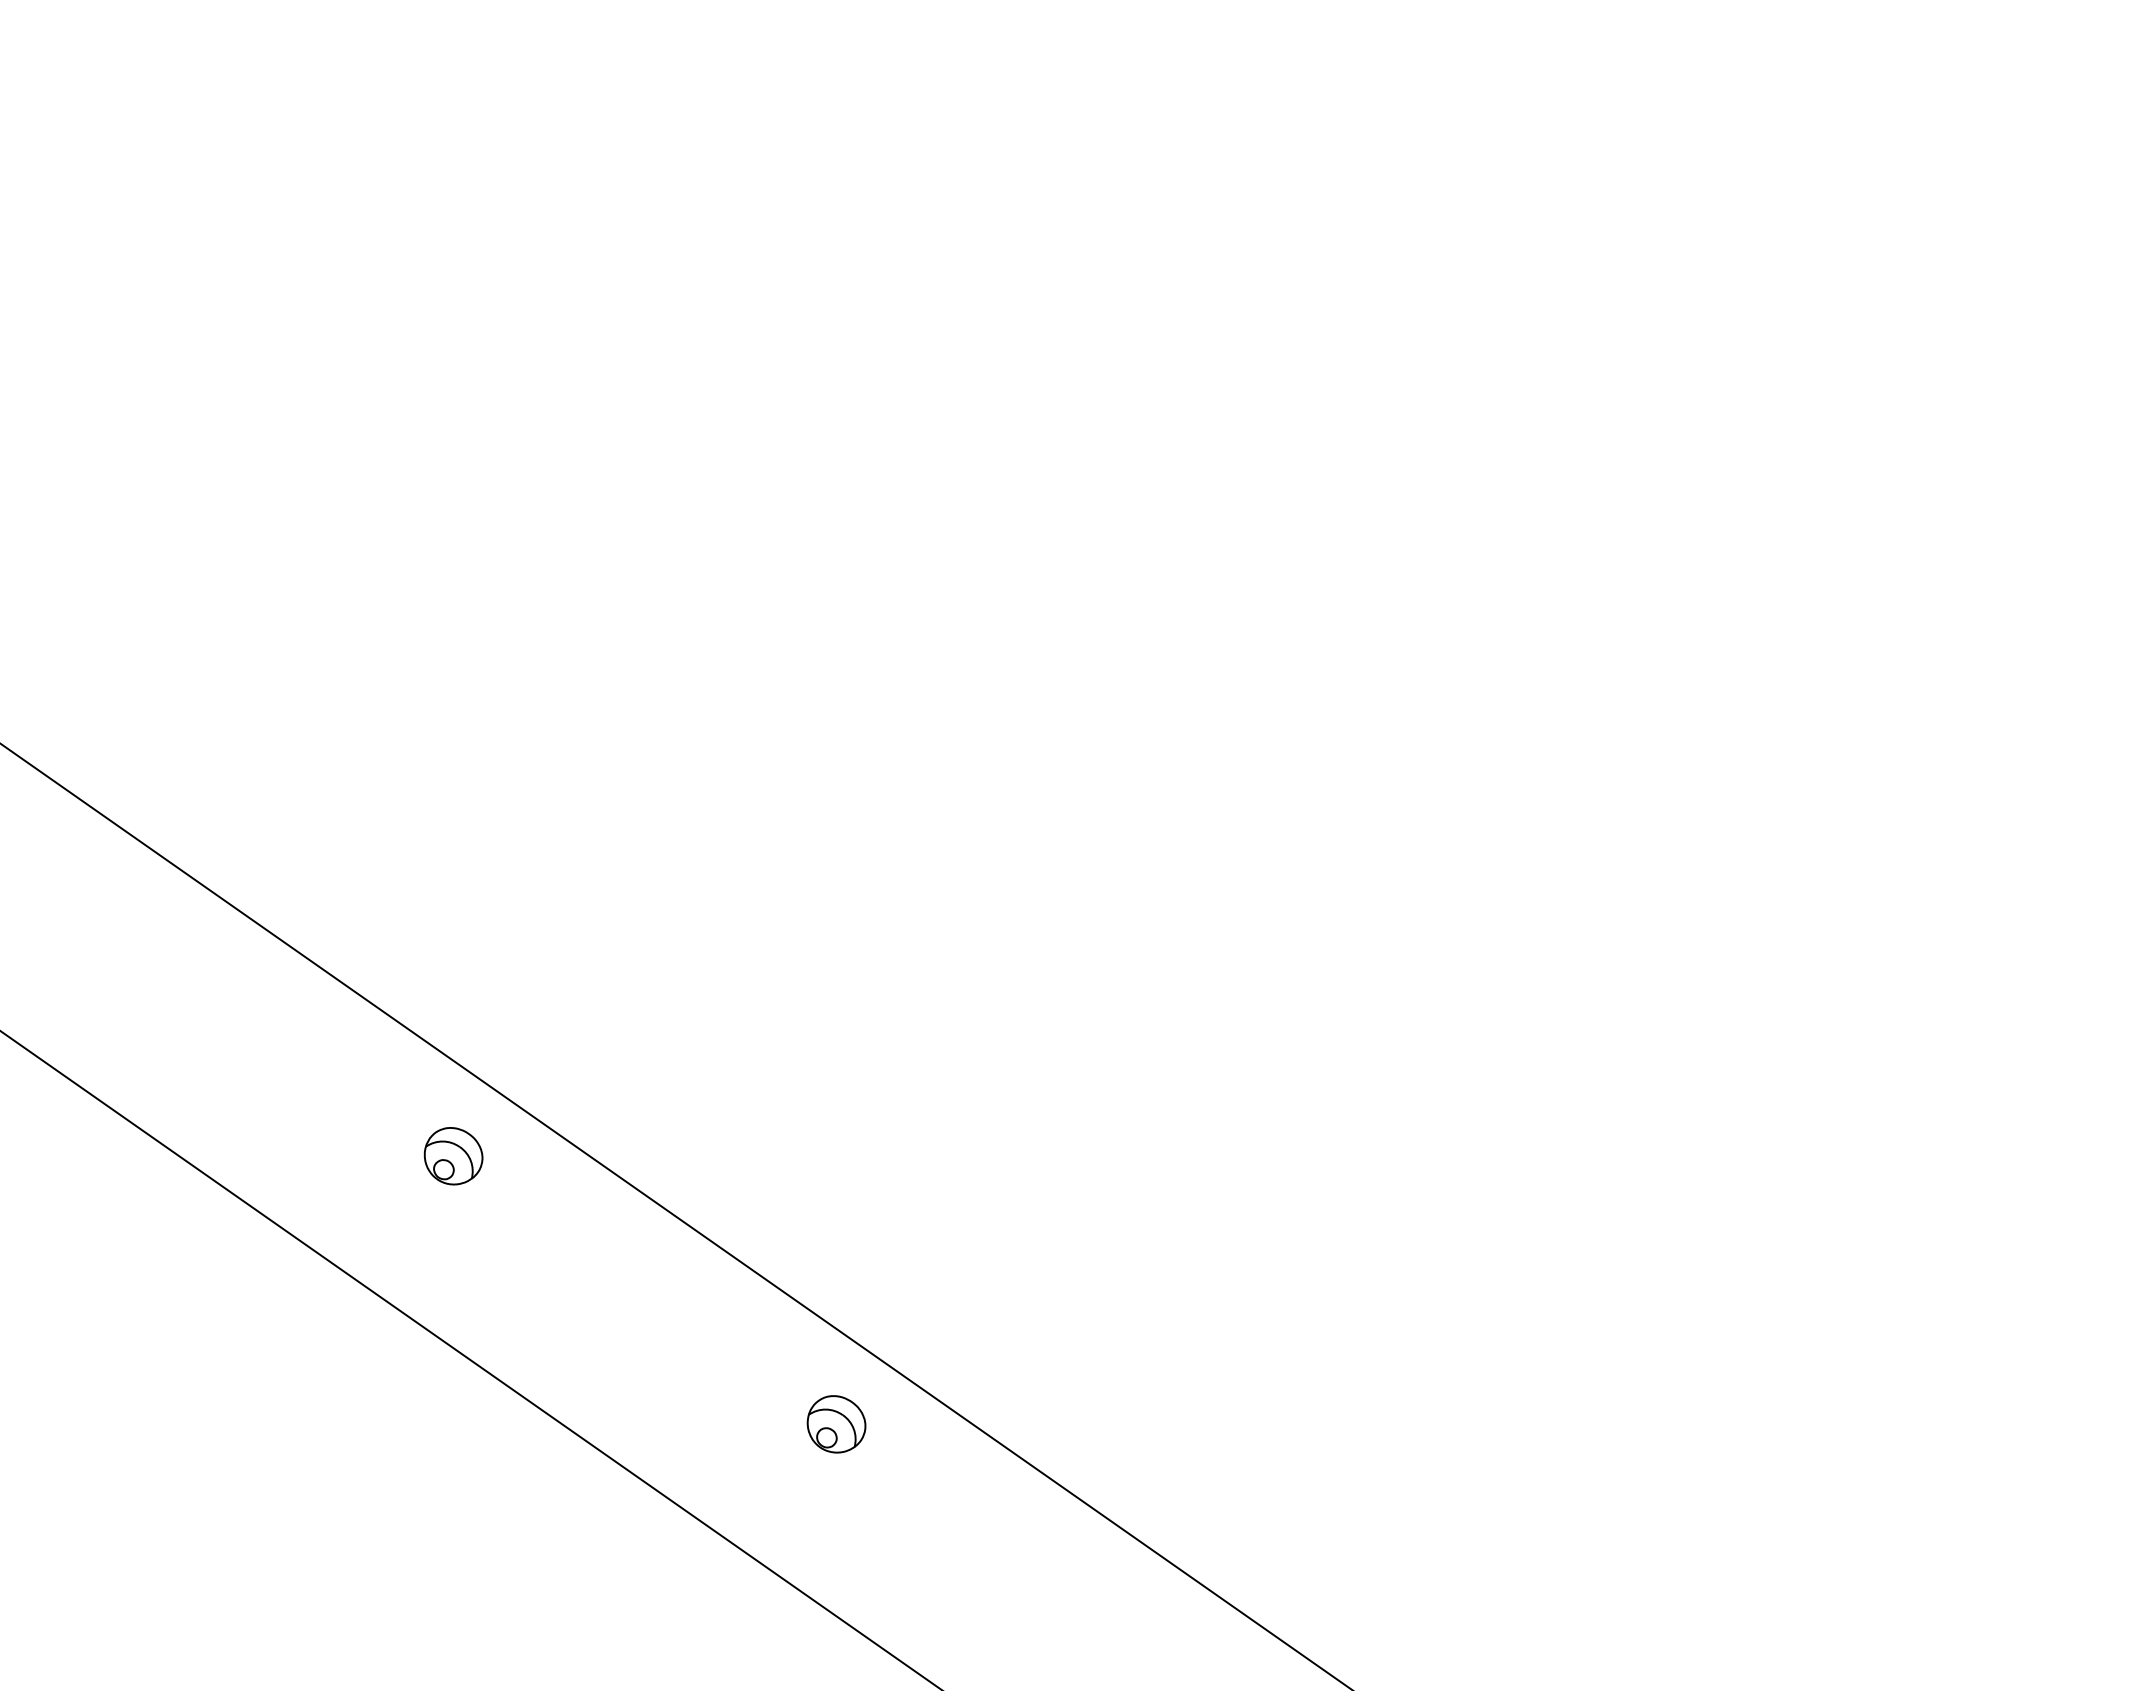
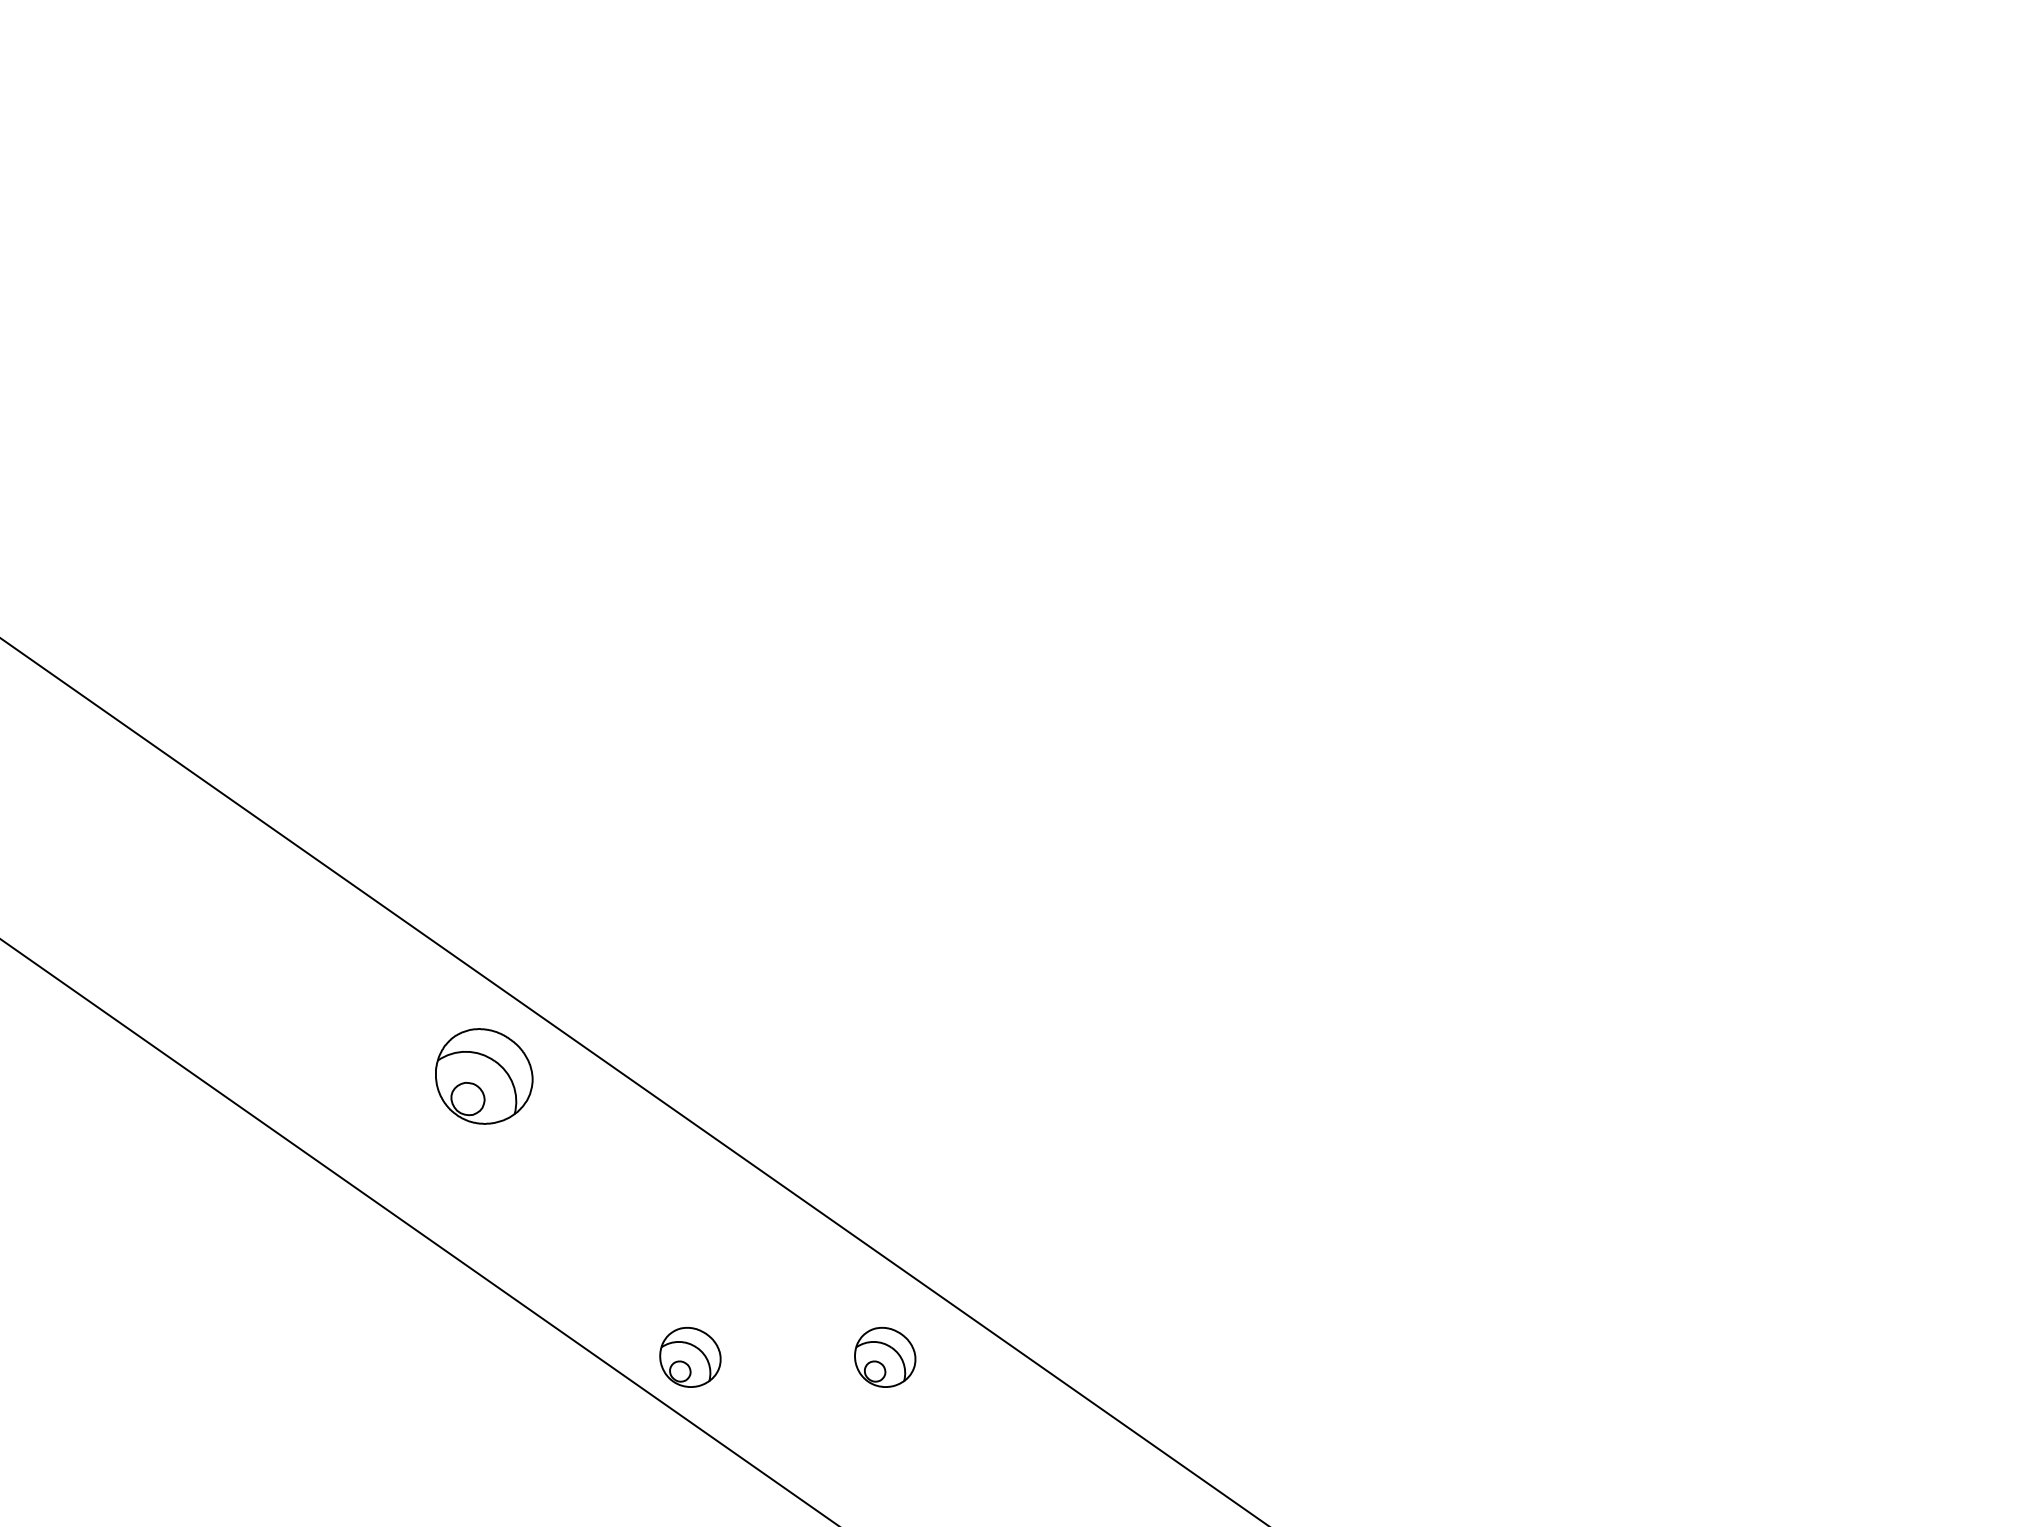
part: (453, 1156) -> (484, 1076), size x1.6
part: (650, 1424) -> (690, 1357), added

